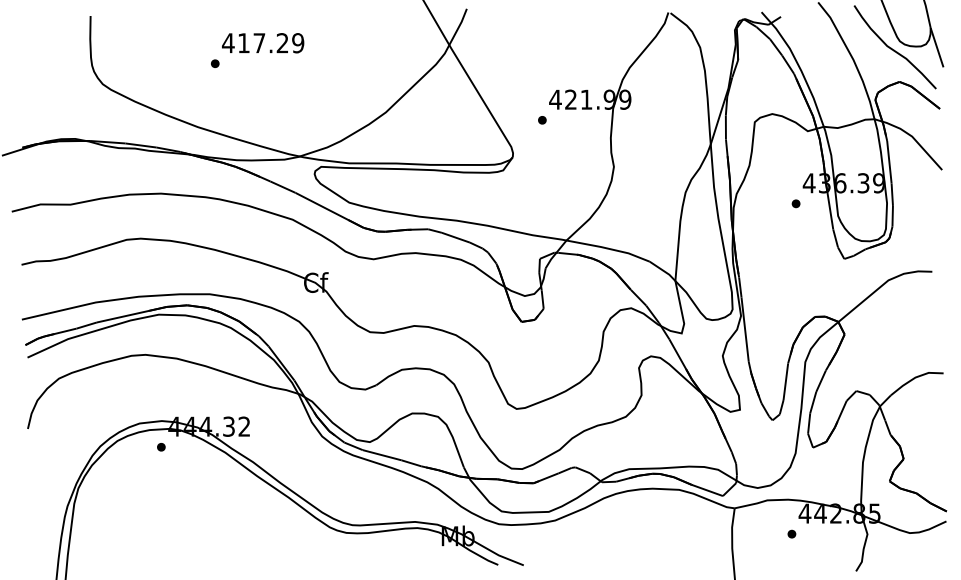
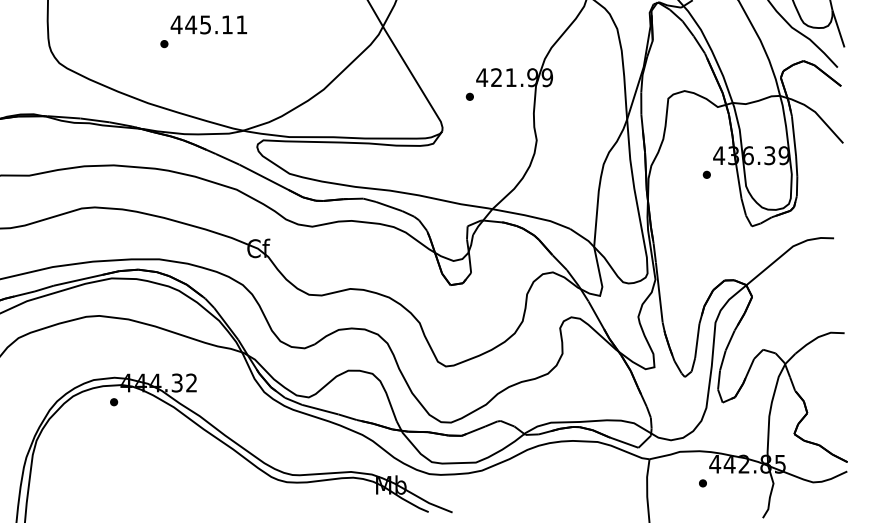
text: (270, 43) -> (216, 25), 417.29 -> 445.11

